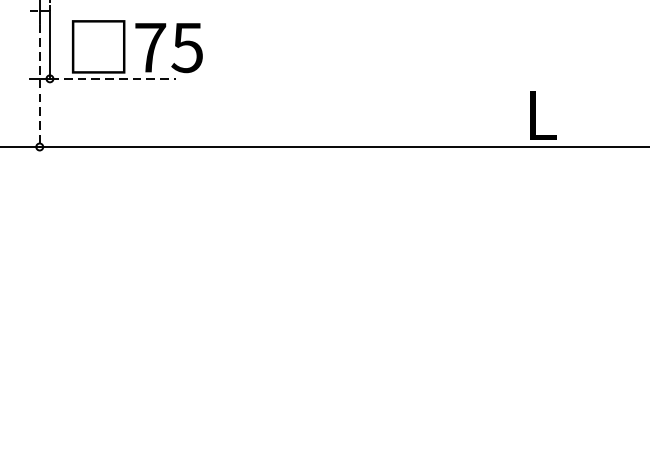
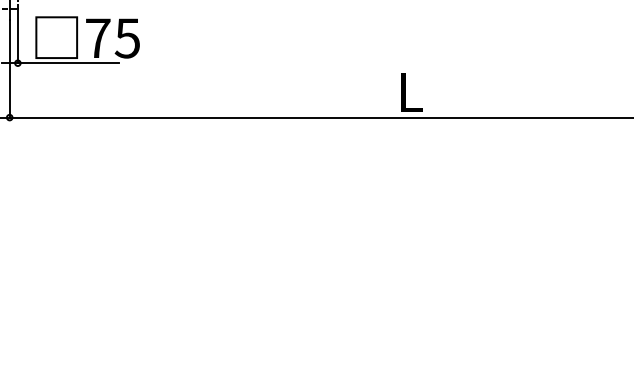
line: (113, 79) -> (68, 63), dashed -> solid
line: (39, 85) -> (9, 68), dashed -> solid

